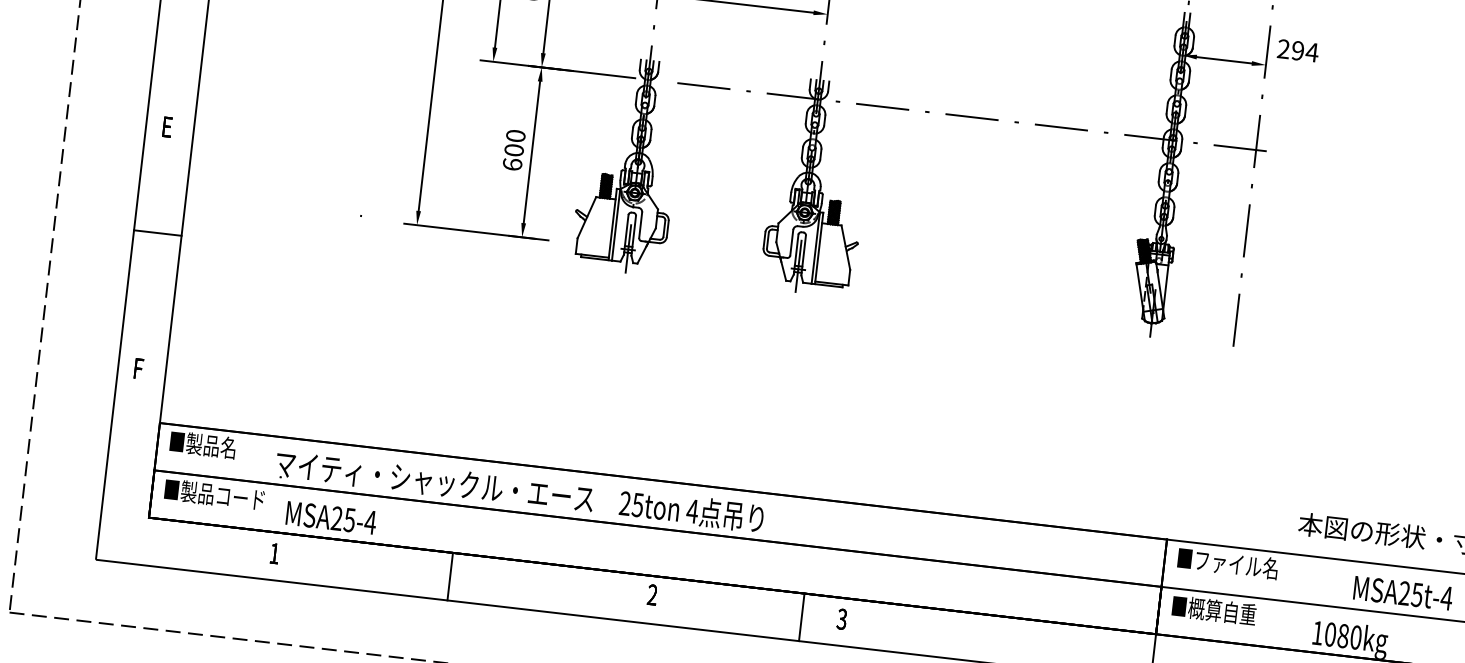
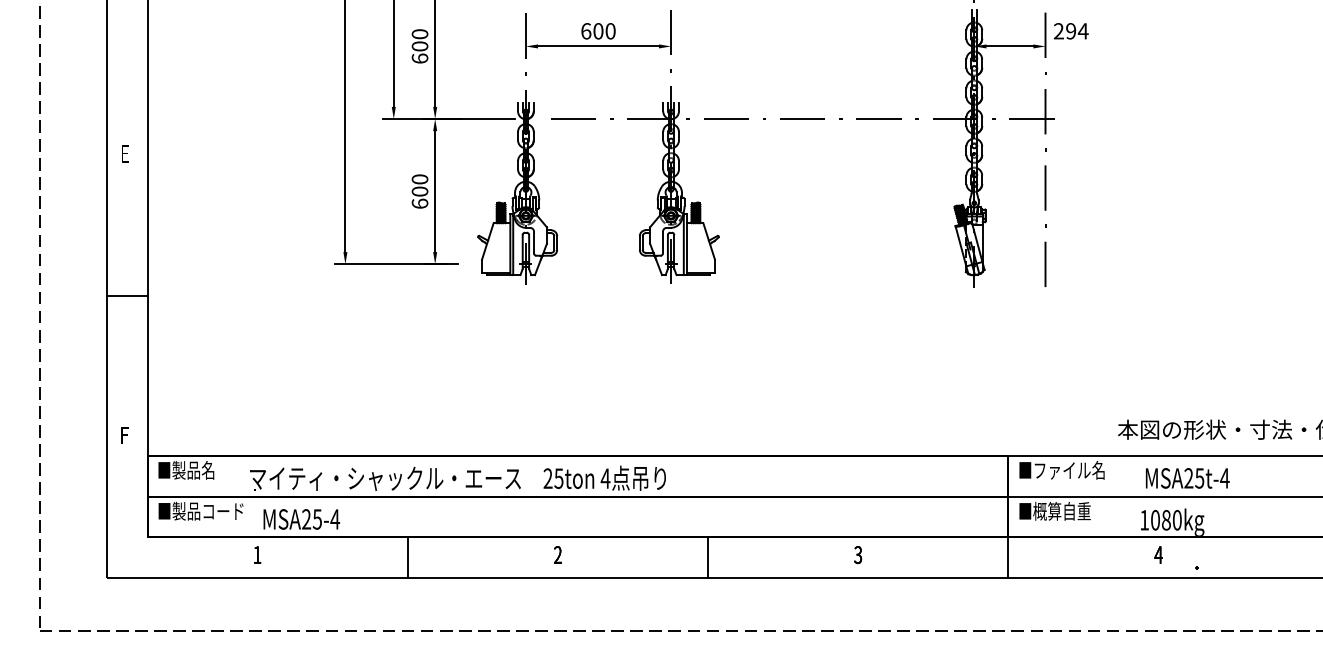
text: (167, 126) -> (125, 153), moved
text: (138, 368) -> (124, 435), moved
text: (1402, 593) -> (1187, 478), moved
text: (651, 594) -> (557, 554), moved
text: (842, 619) -> (858, 555), moved

